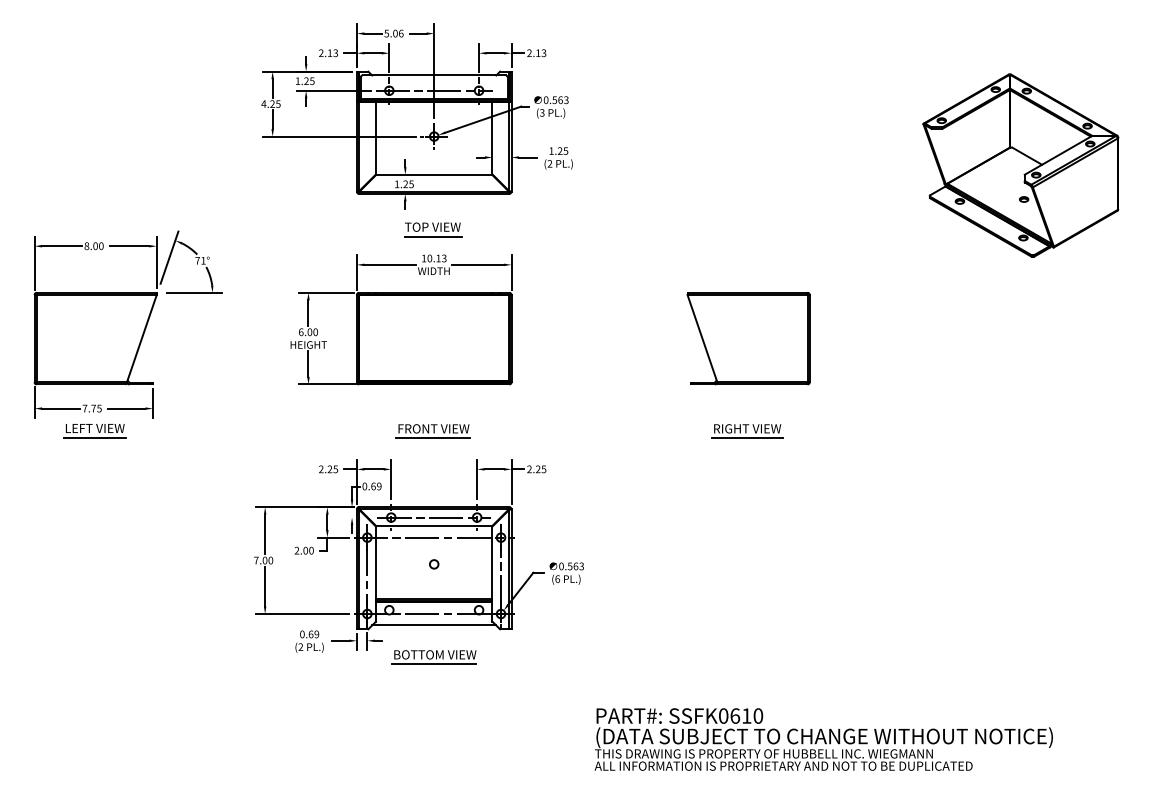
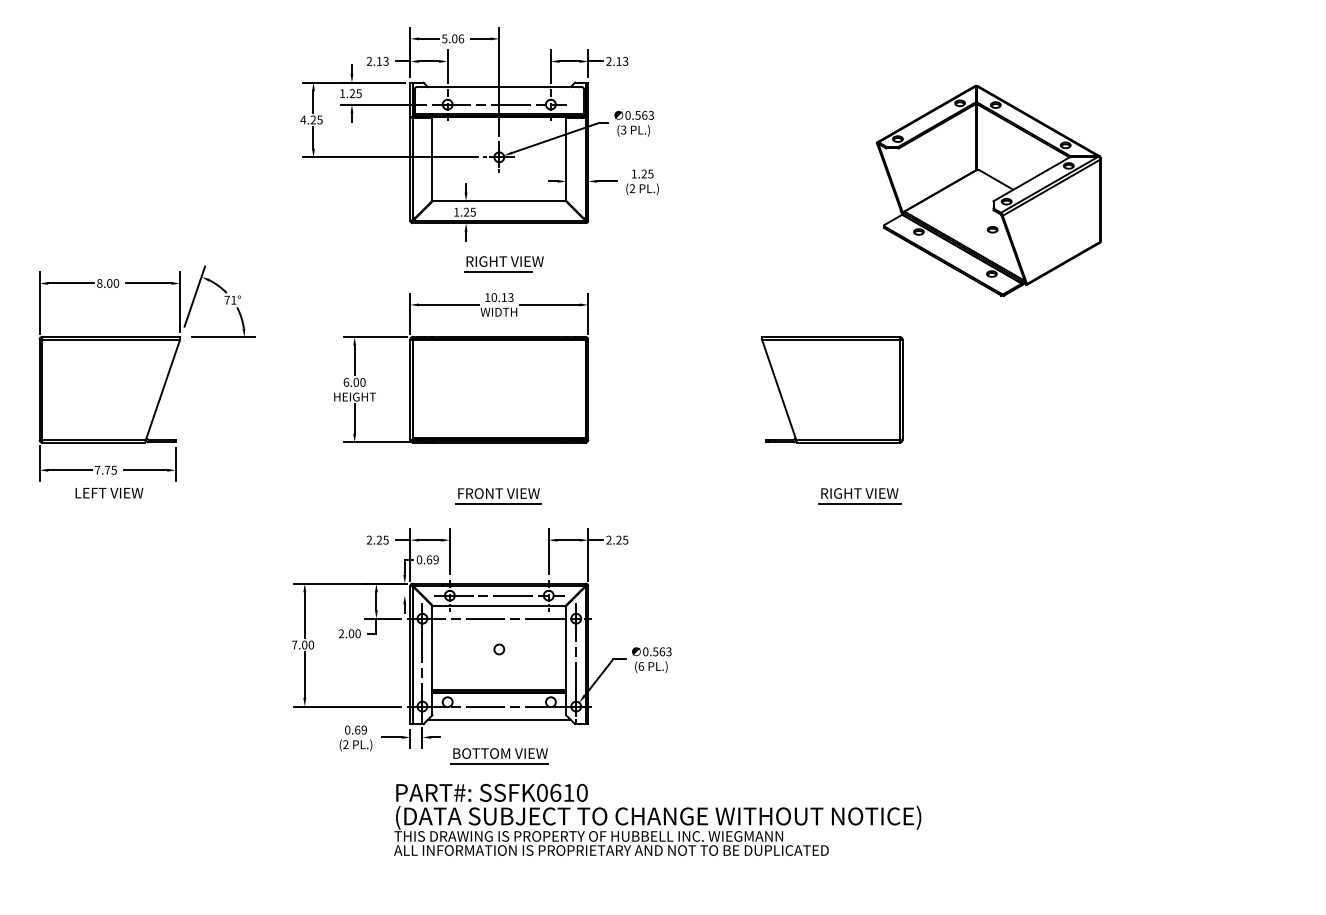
part: (1020, 165) -> (988, 190), moved
text: (438, 226) -> (504, 260), TOP VIEW -> RIGHT VIEW
part: (748, 338) -> (832, 389), moved
line: (94, 438) -> (108, 504), removed
text: (823, 739) -> (657, 819), moved

